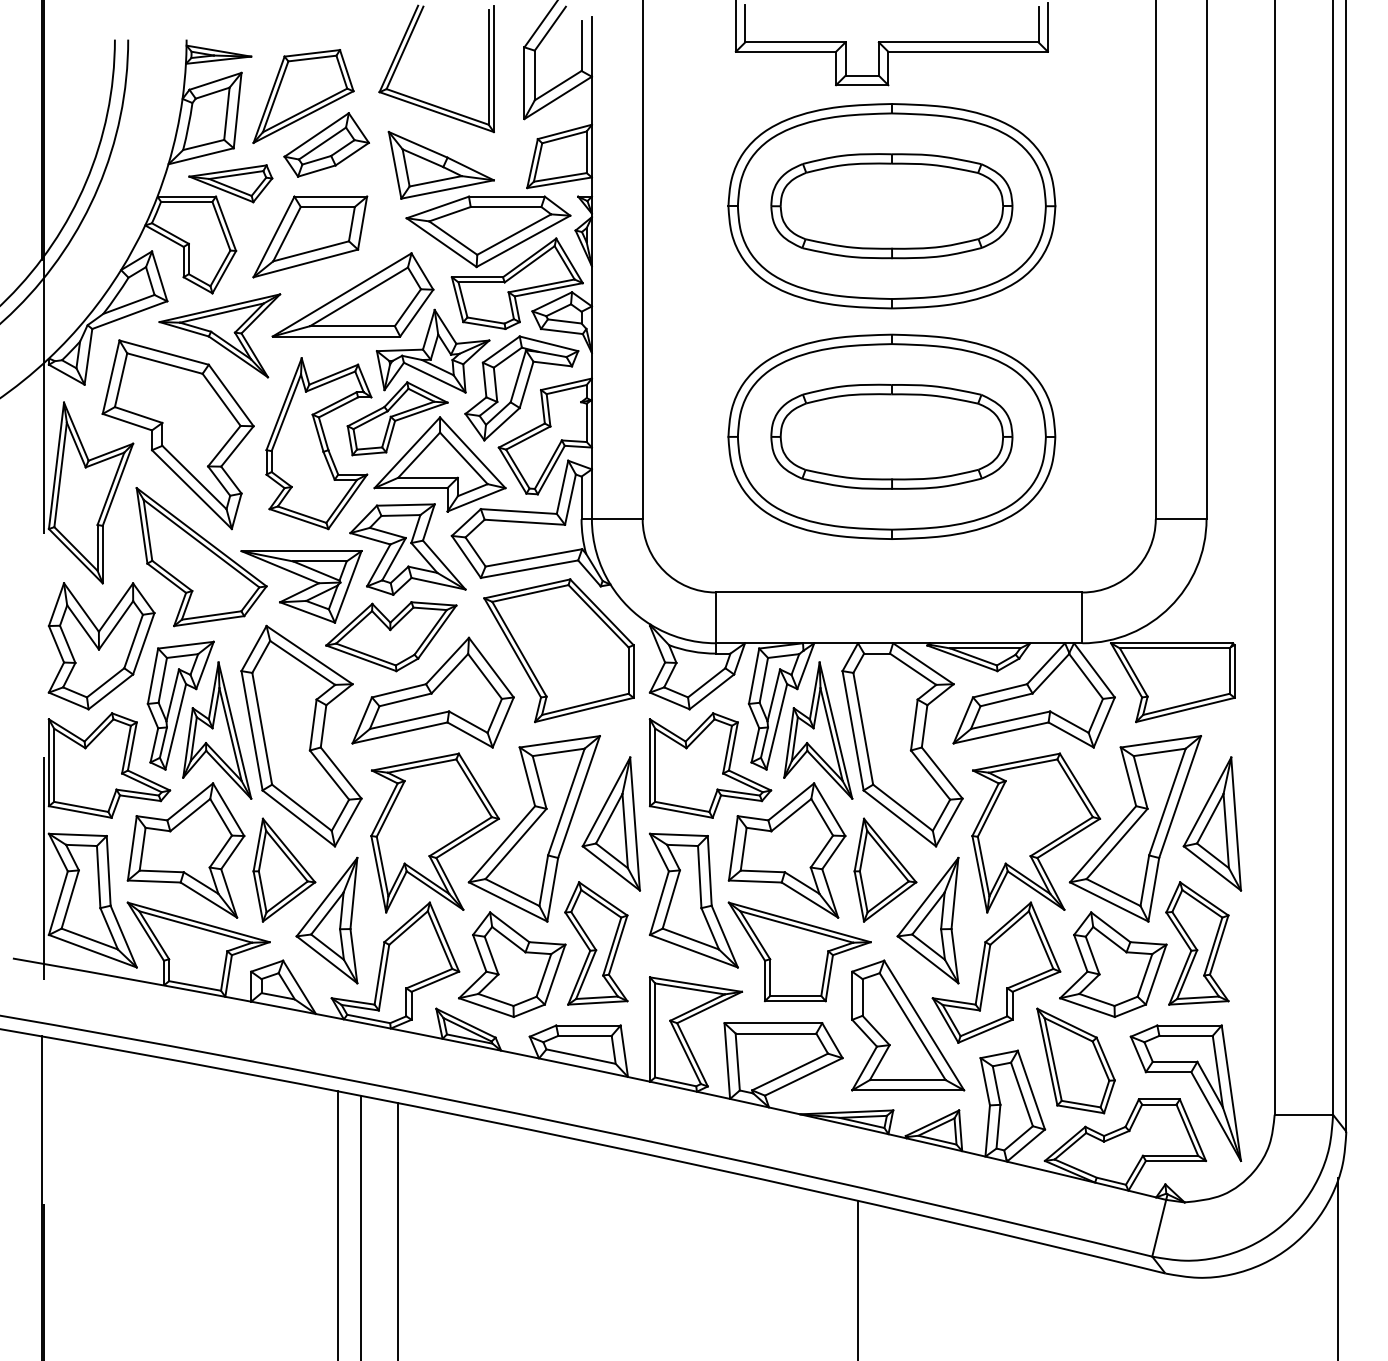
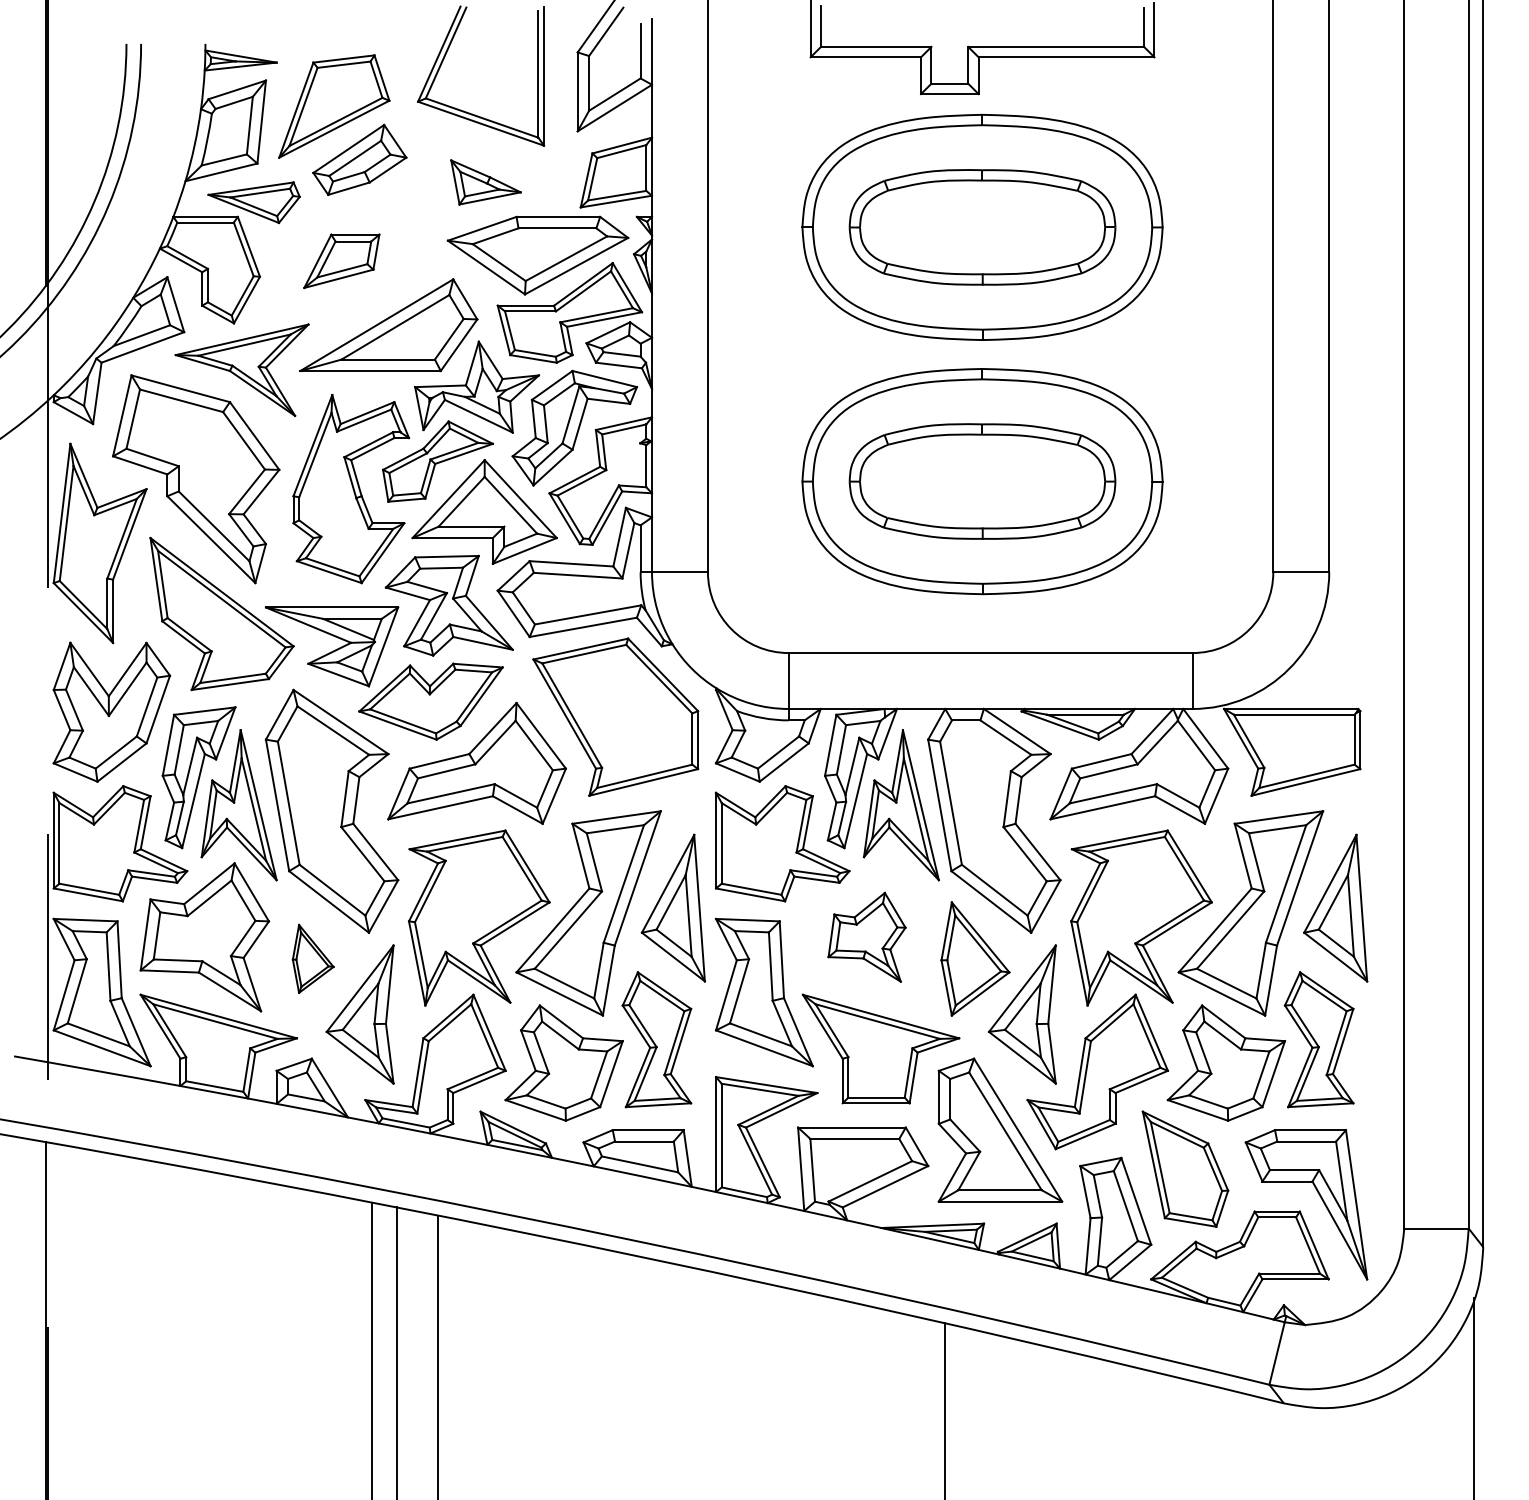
part: (440, 165) -> (485, 182), size x0.6
part: (310, 236) -> (341, 260), size x0.6
part: (786, 850) -> (866, 937), size x0.6
part: (284, 869) -> (313, 958), size x0.6

